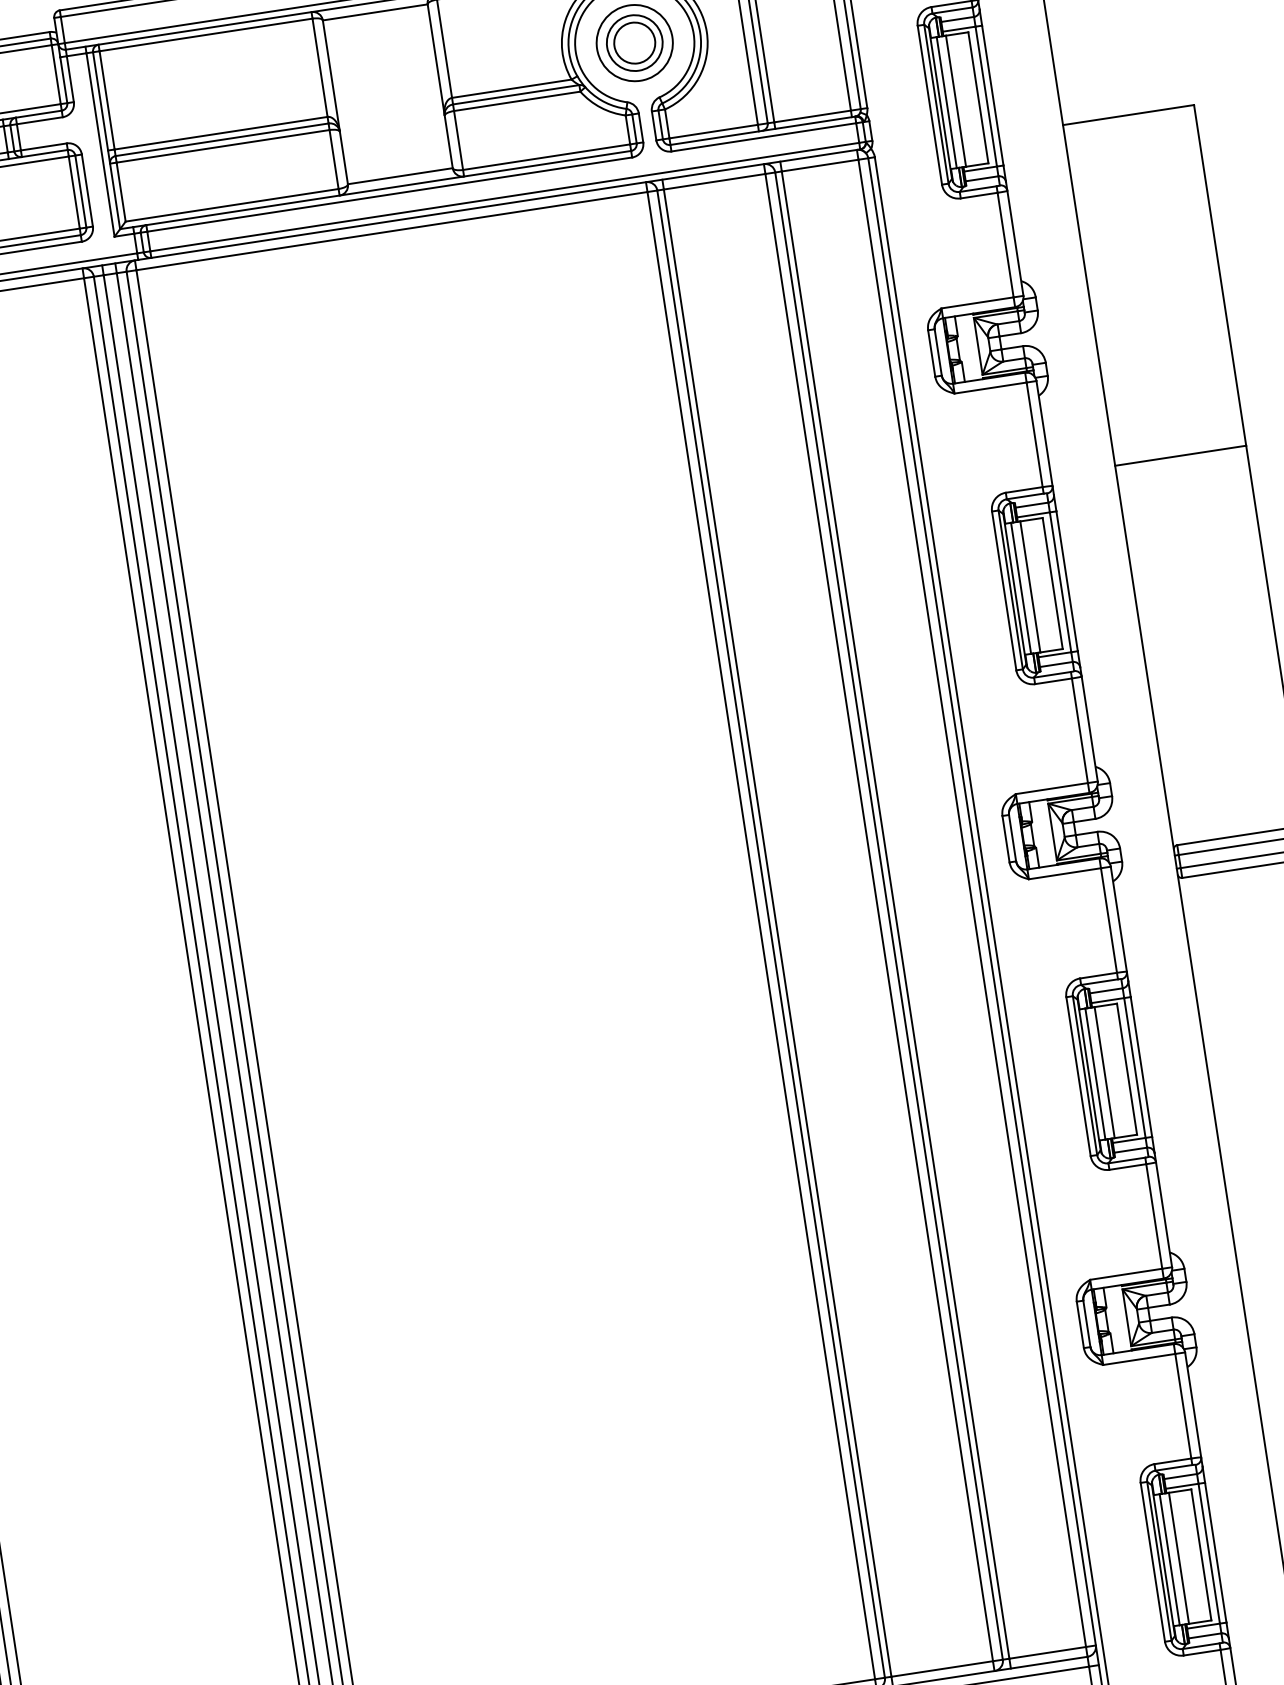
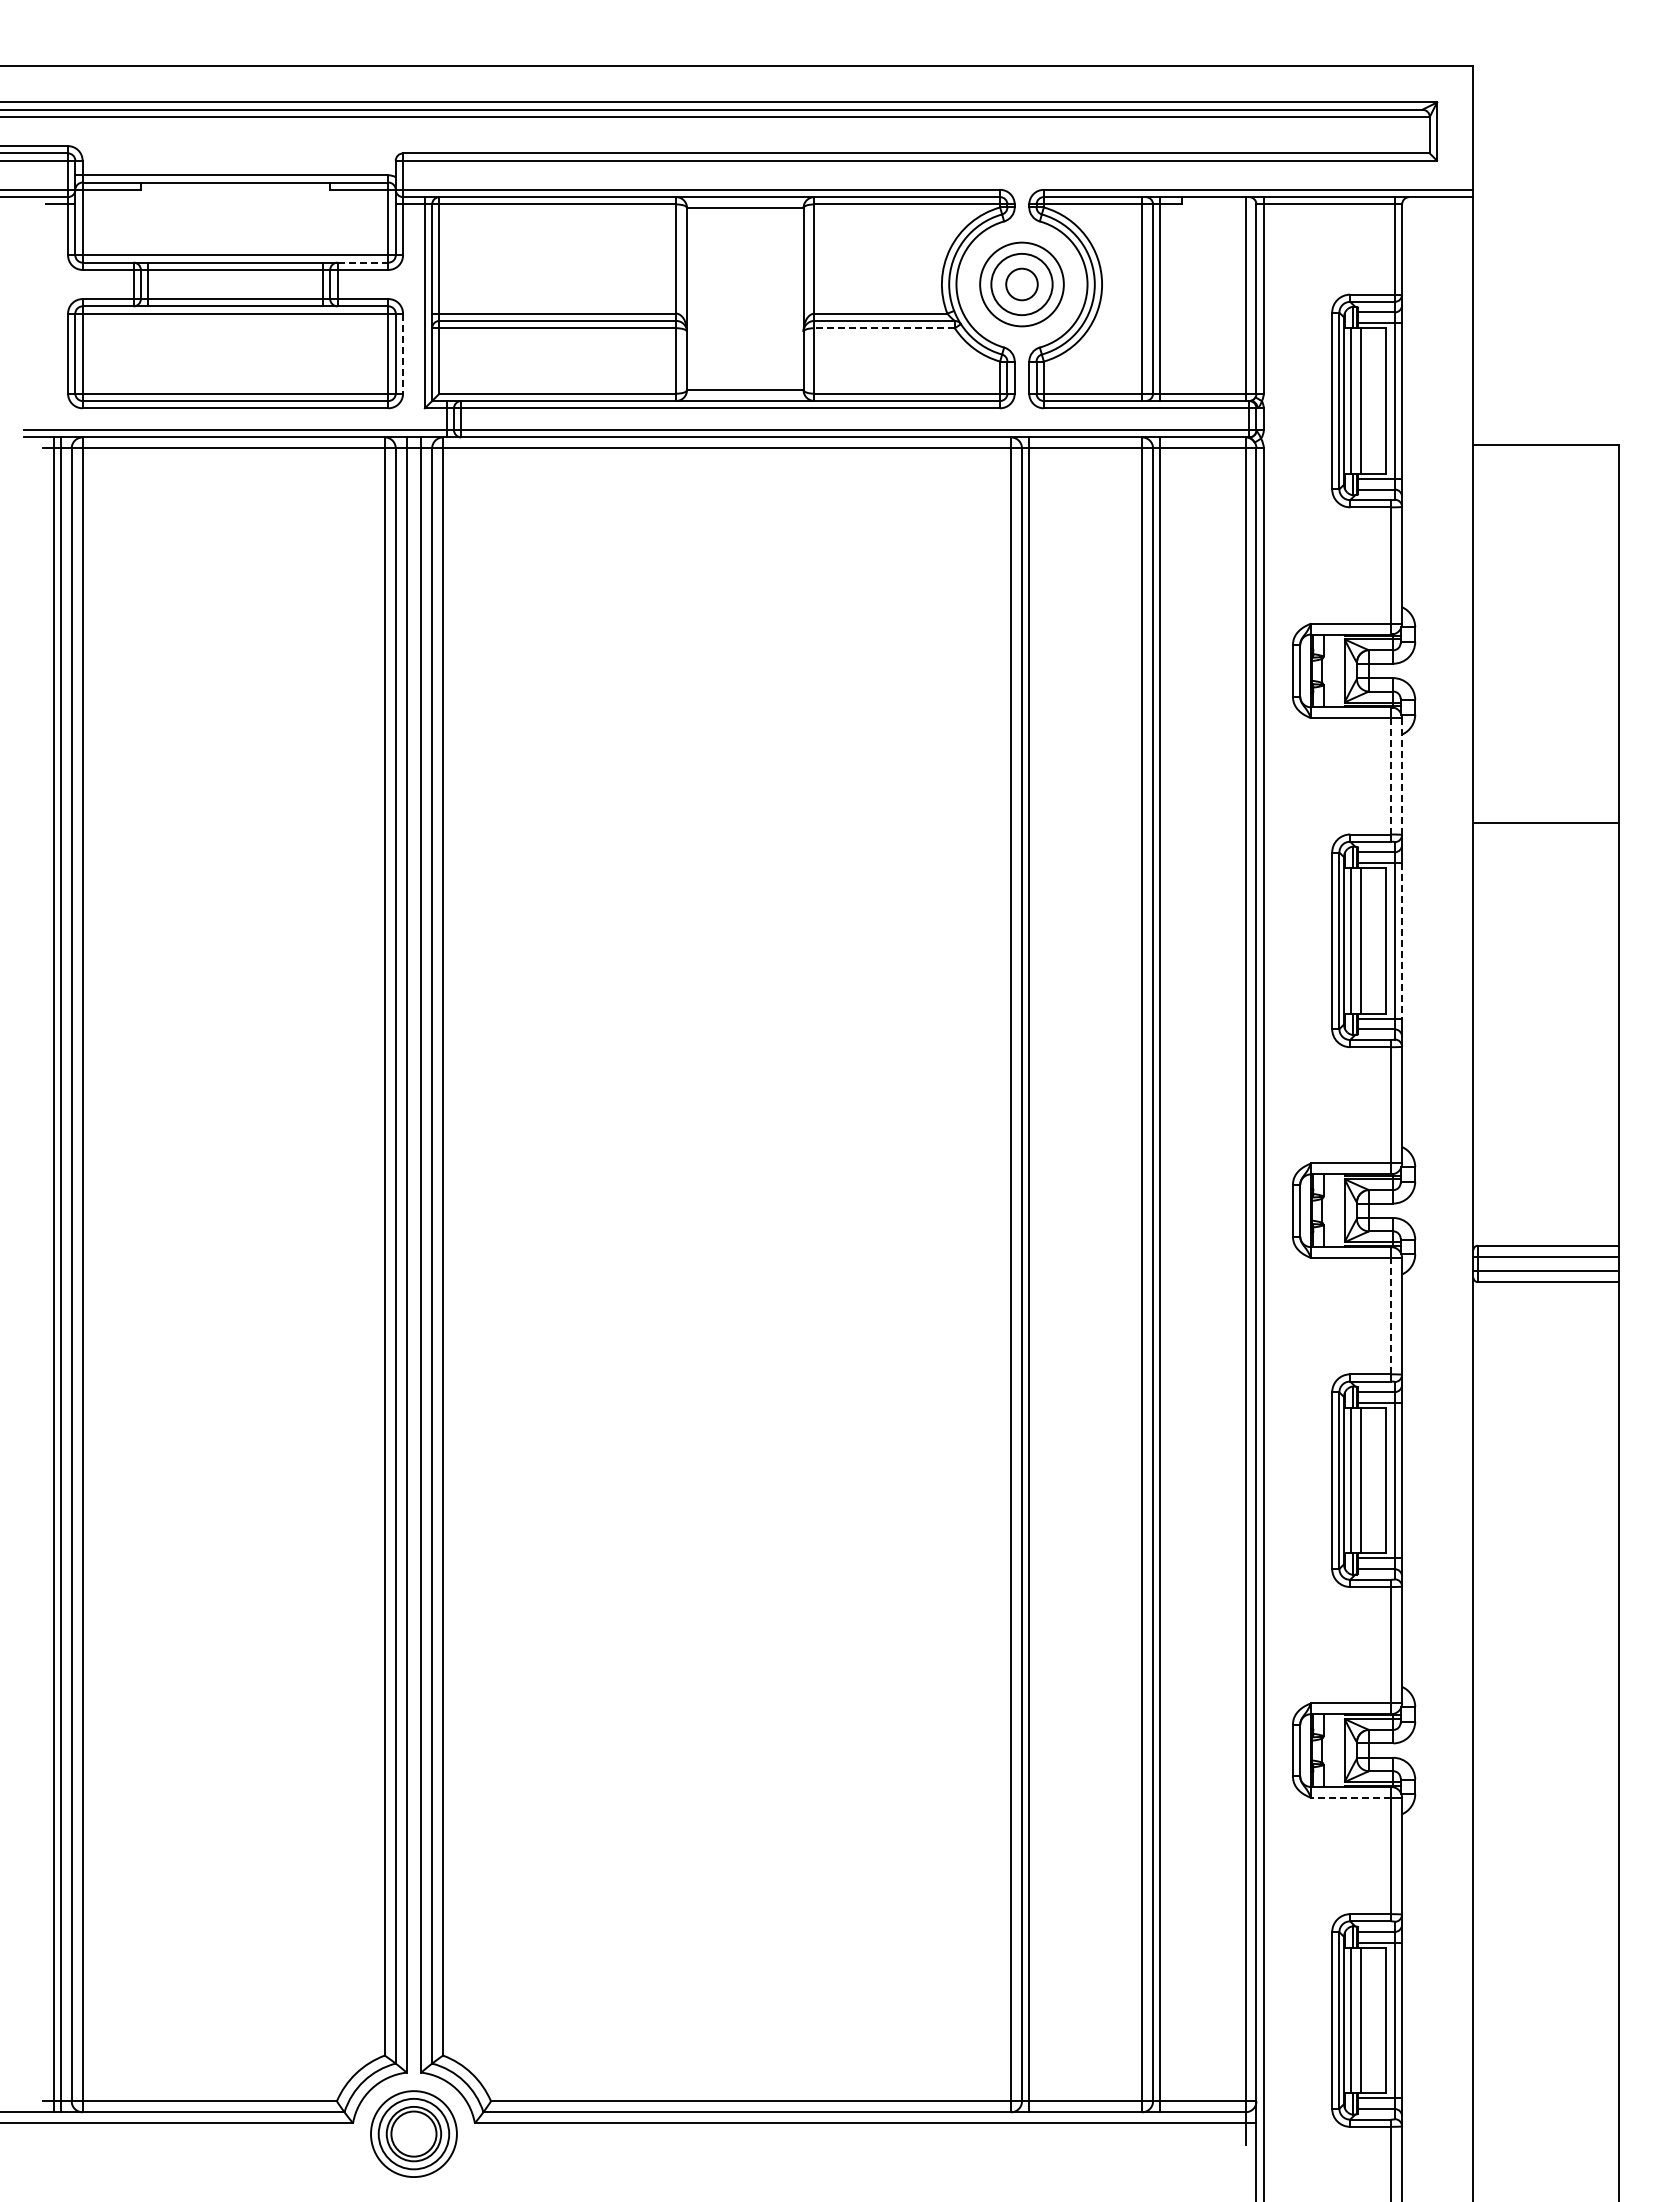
circle: (634, 43) -> (1021, 284), size x0.7
line: (517, 101) -> (884, 328), solid -> dashed
line: (39, 113) -> (363, 262), solid -> dashed
line: (87, 191) -> (403, 354), solid -> dashed
line: (1034, 434) -> (1391, 775), solid -> dashed
line: (1044, 434) -> (1402, 777), solid -> dashed
line: (1067, 580) -> (1402, 940), solid -> dashed
line: (1109, 919) -> (1391, 1315), solid -> dashed
line: (1138, 1359) -> (1350, 1797), solid -> dashed

